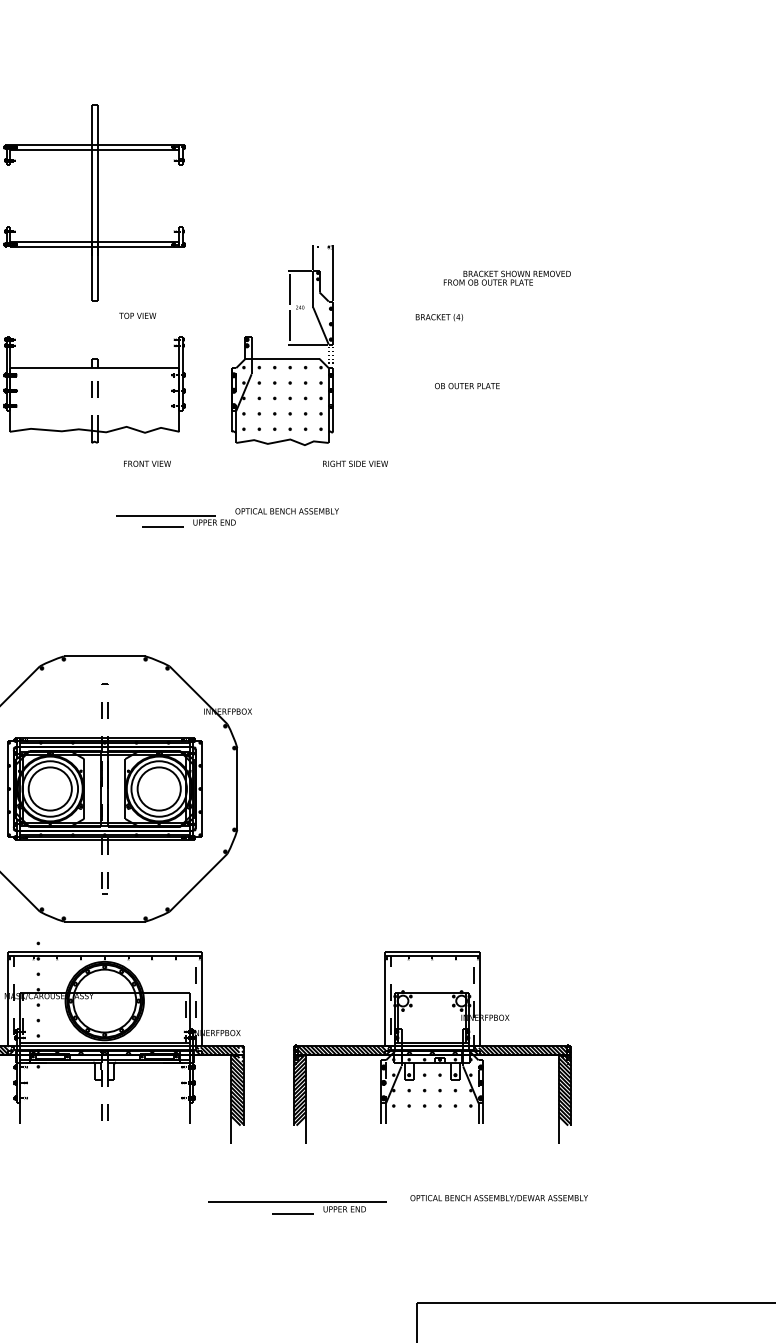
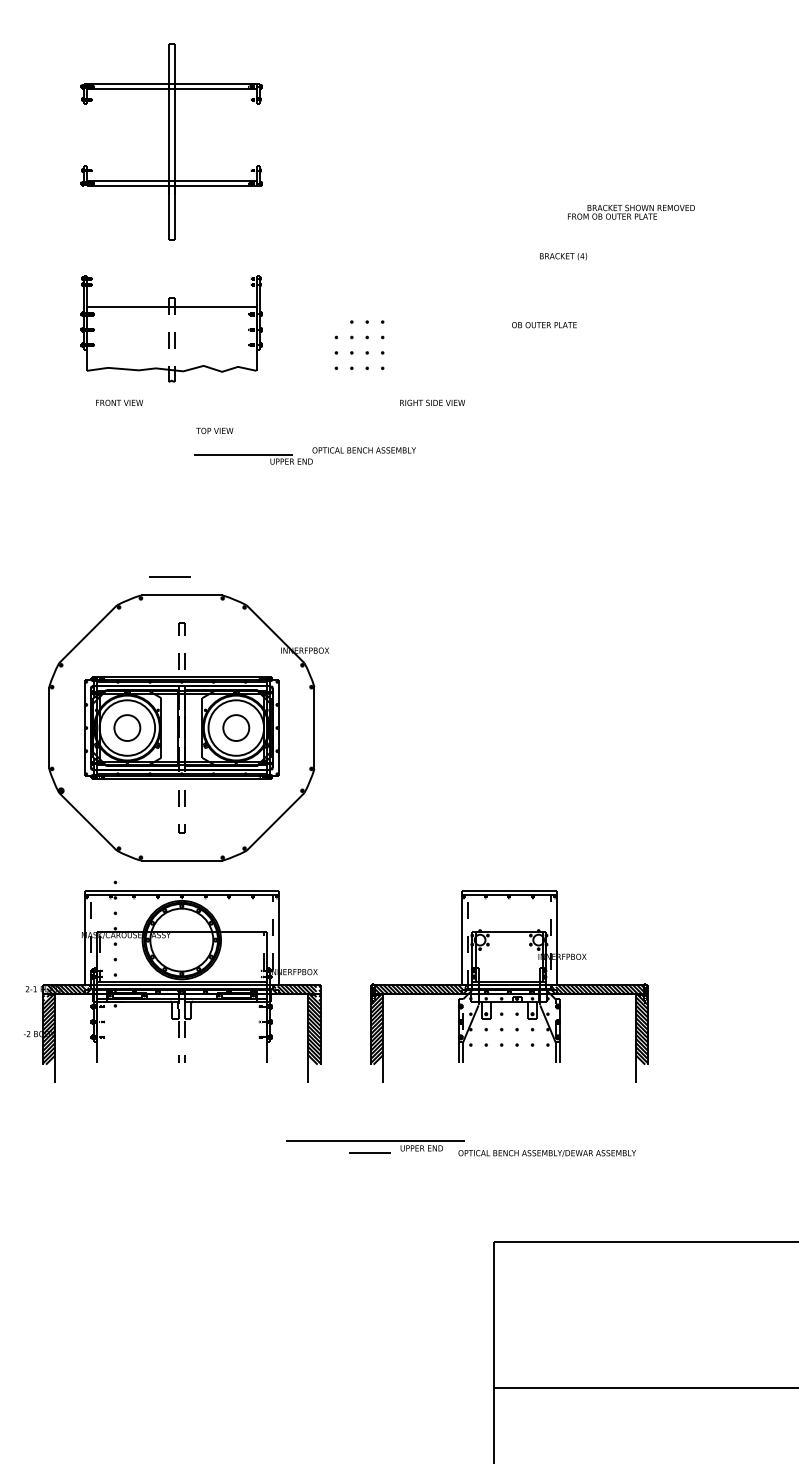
text: (507, 277) -> (631, 211), moved
text: (137, 315) -> (214, 430), moved
text: (439, 317) -> (563, 256), moved
part: (282, 345) -> (359, 284), removed
text: (147, 463) -> (119, 402), moved
line: (162, 527) -> (169, 576), moved
circle: (49, 788) -> (126, 727), size x0.6
circle: (158, 788) -> (235, 727), size x0.6
text: (498, 1198) -> (546, 1153), moved

